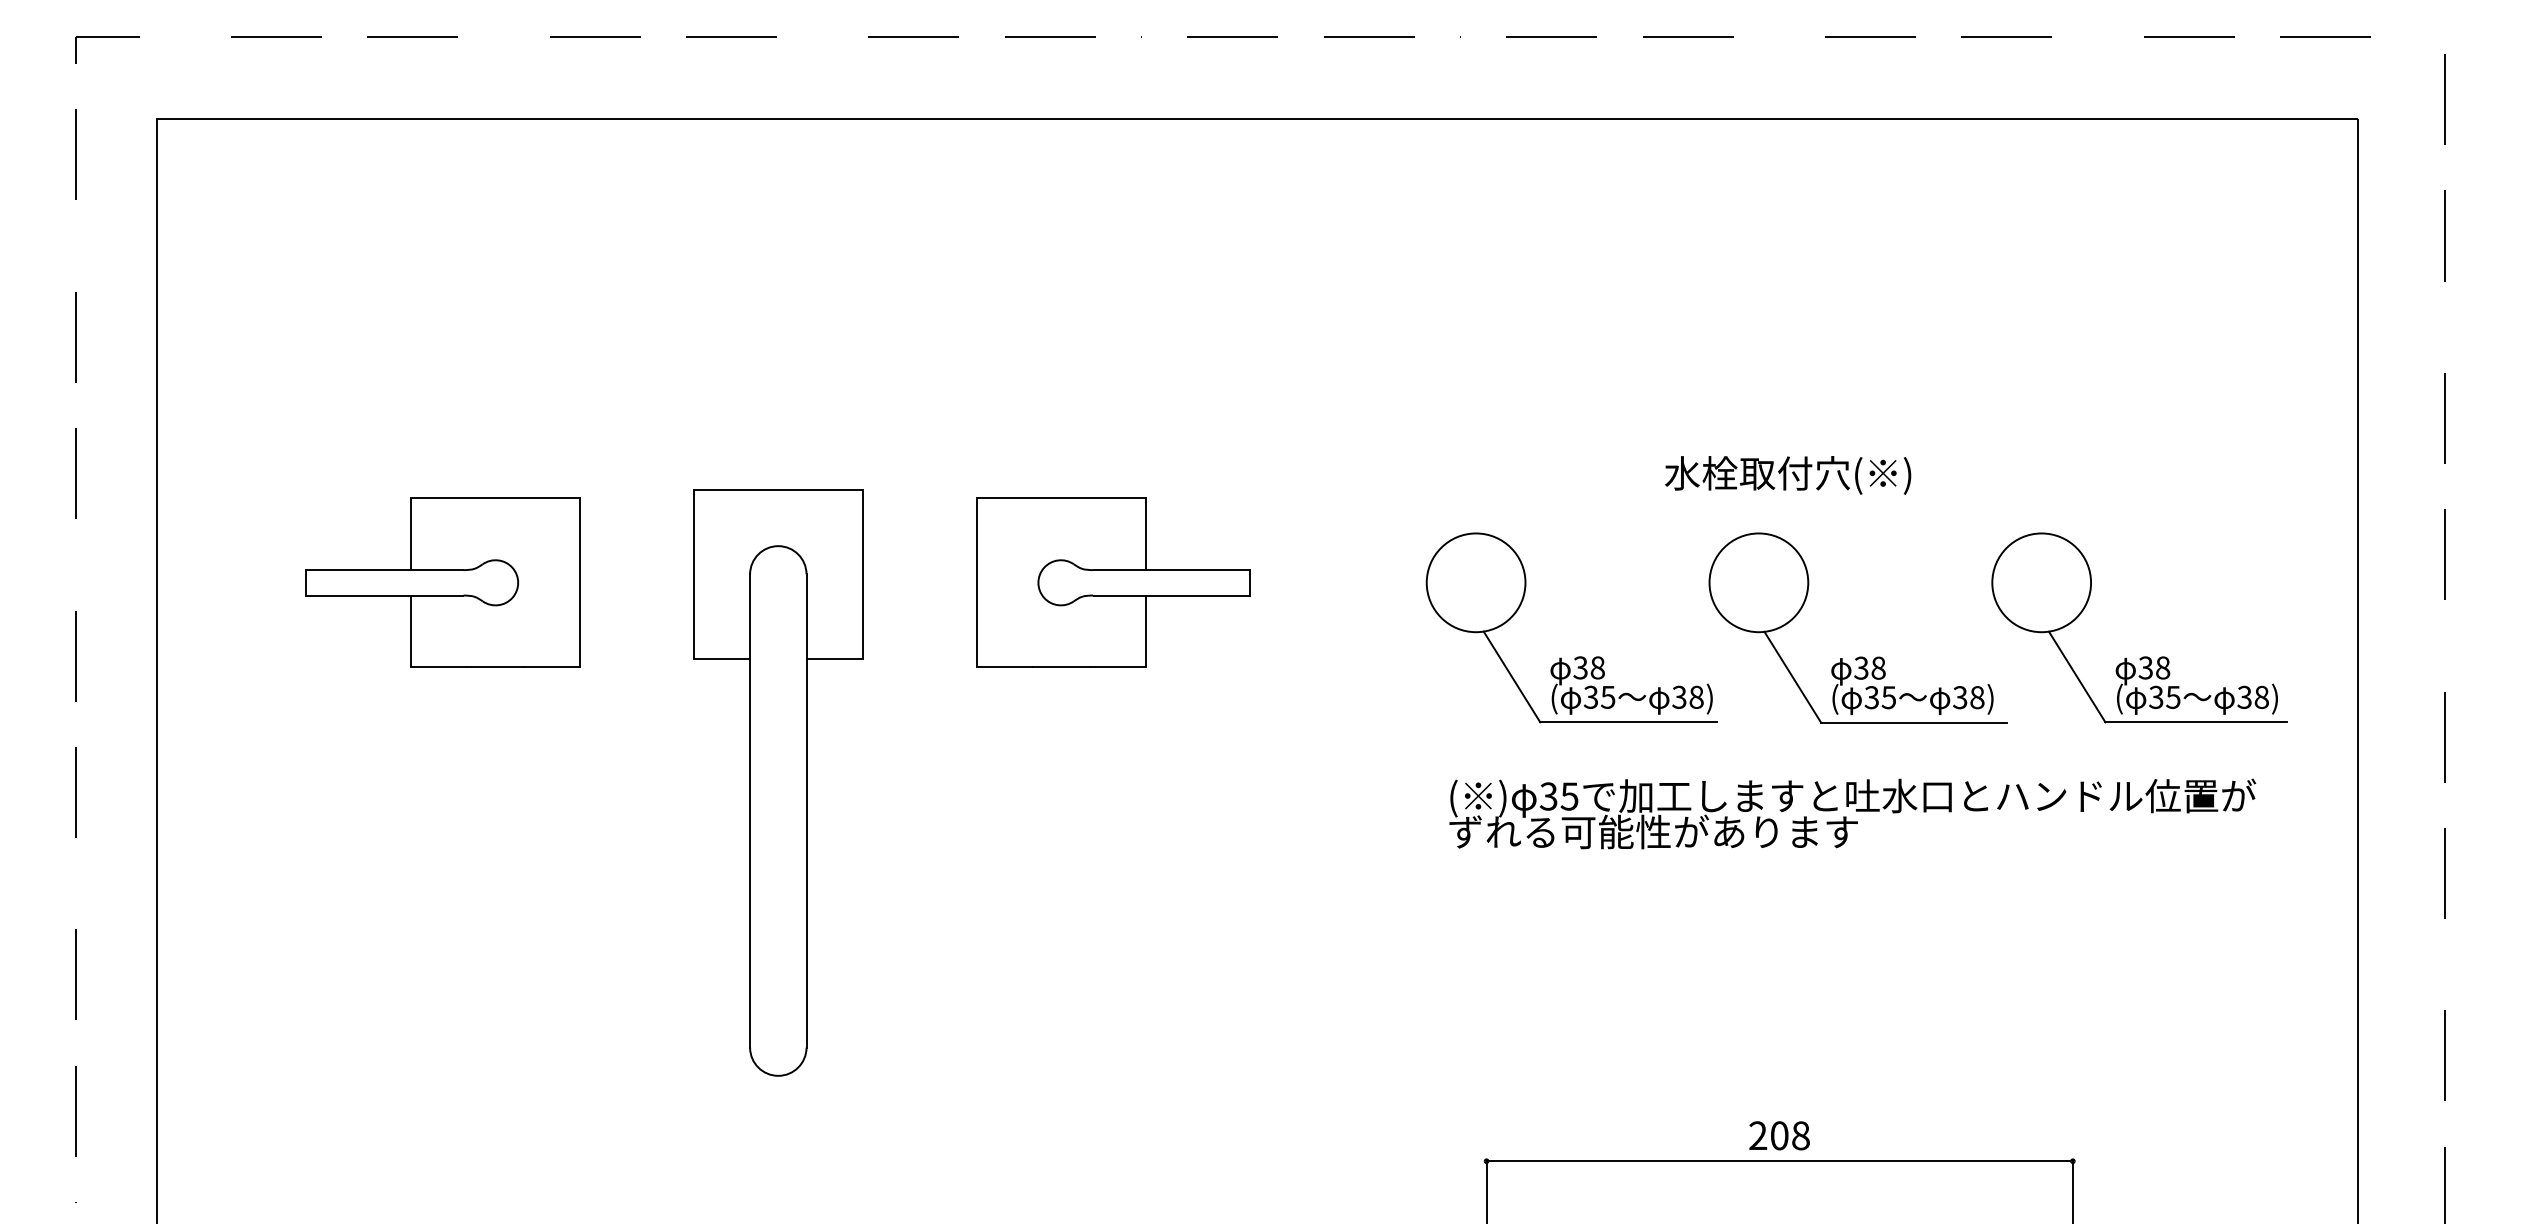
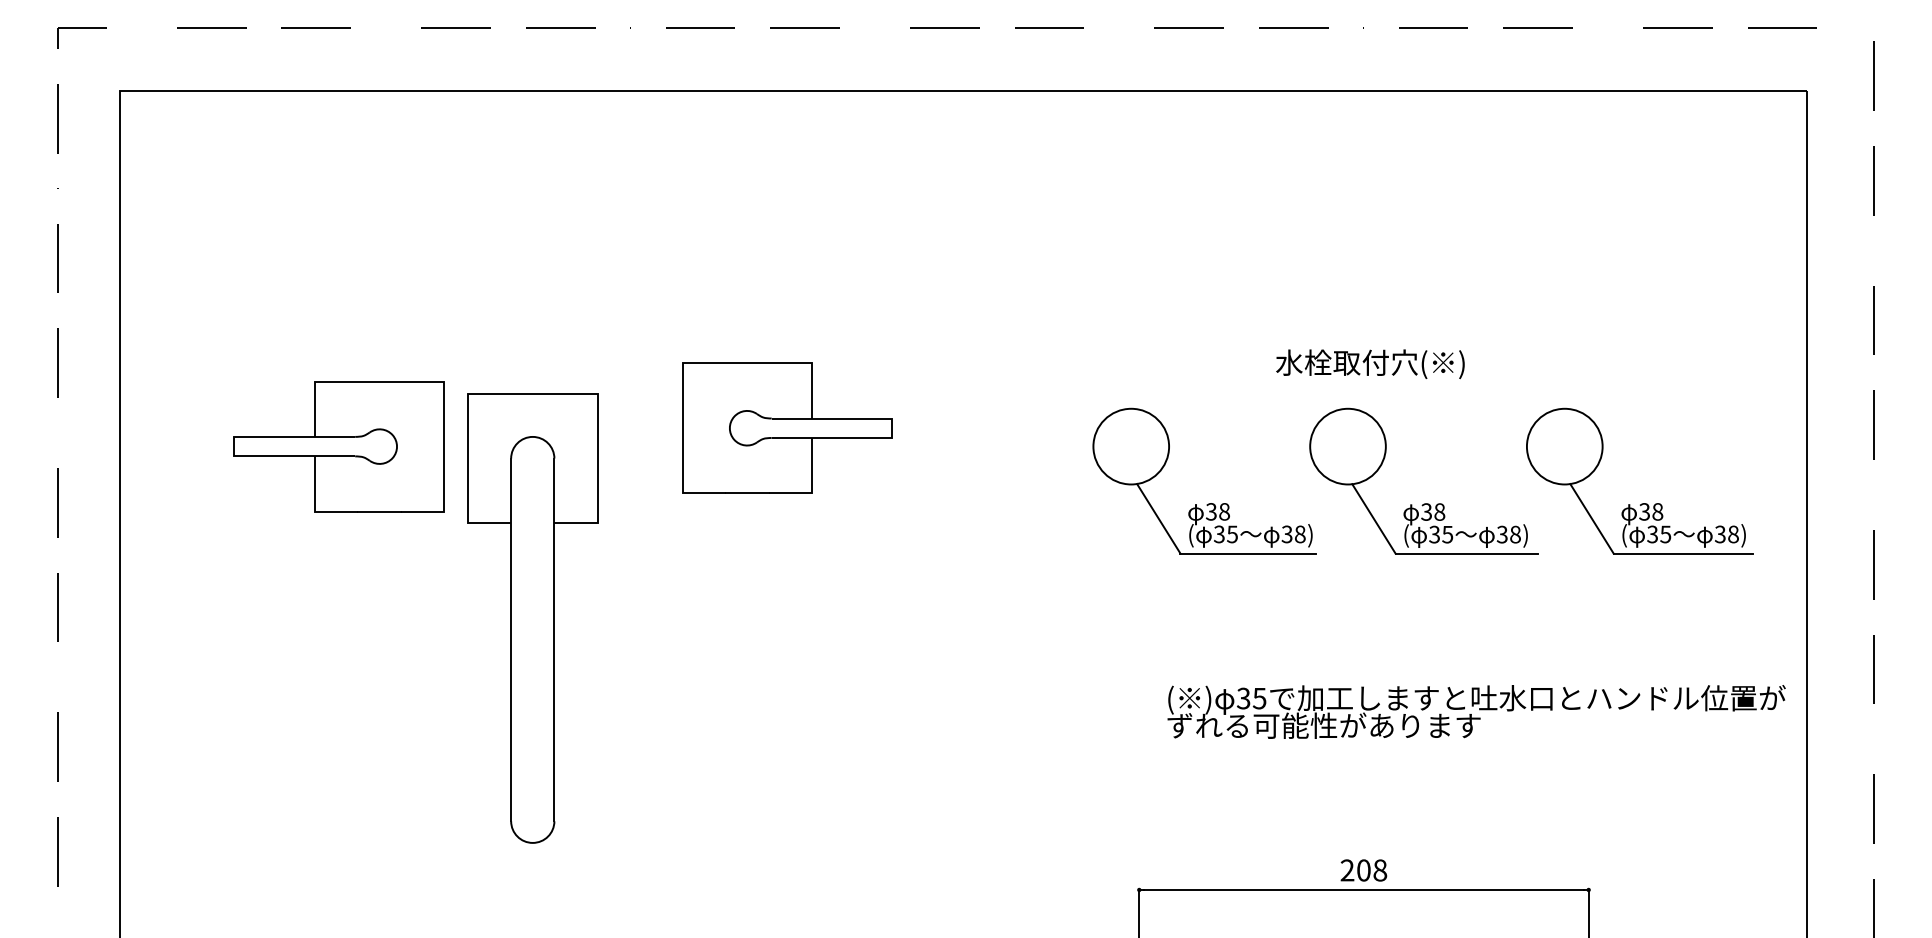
part: (1113, 582) -> (787, 427), moved
part: (778, 782) -> (532, 618), moved
text: (1852, 813) -> (1476, 711), moved

